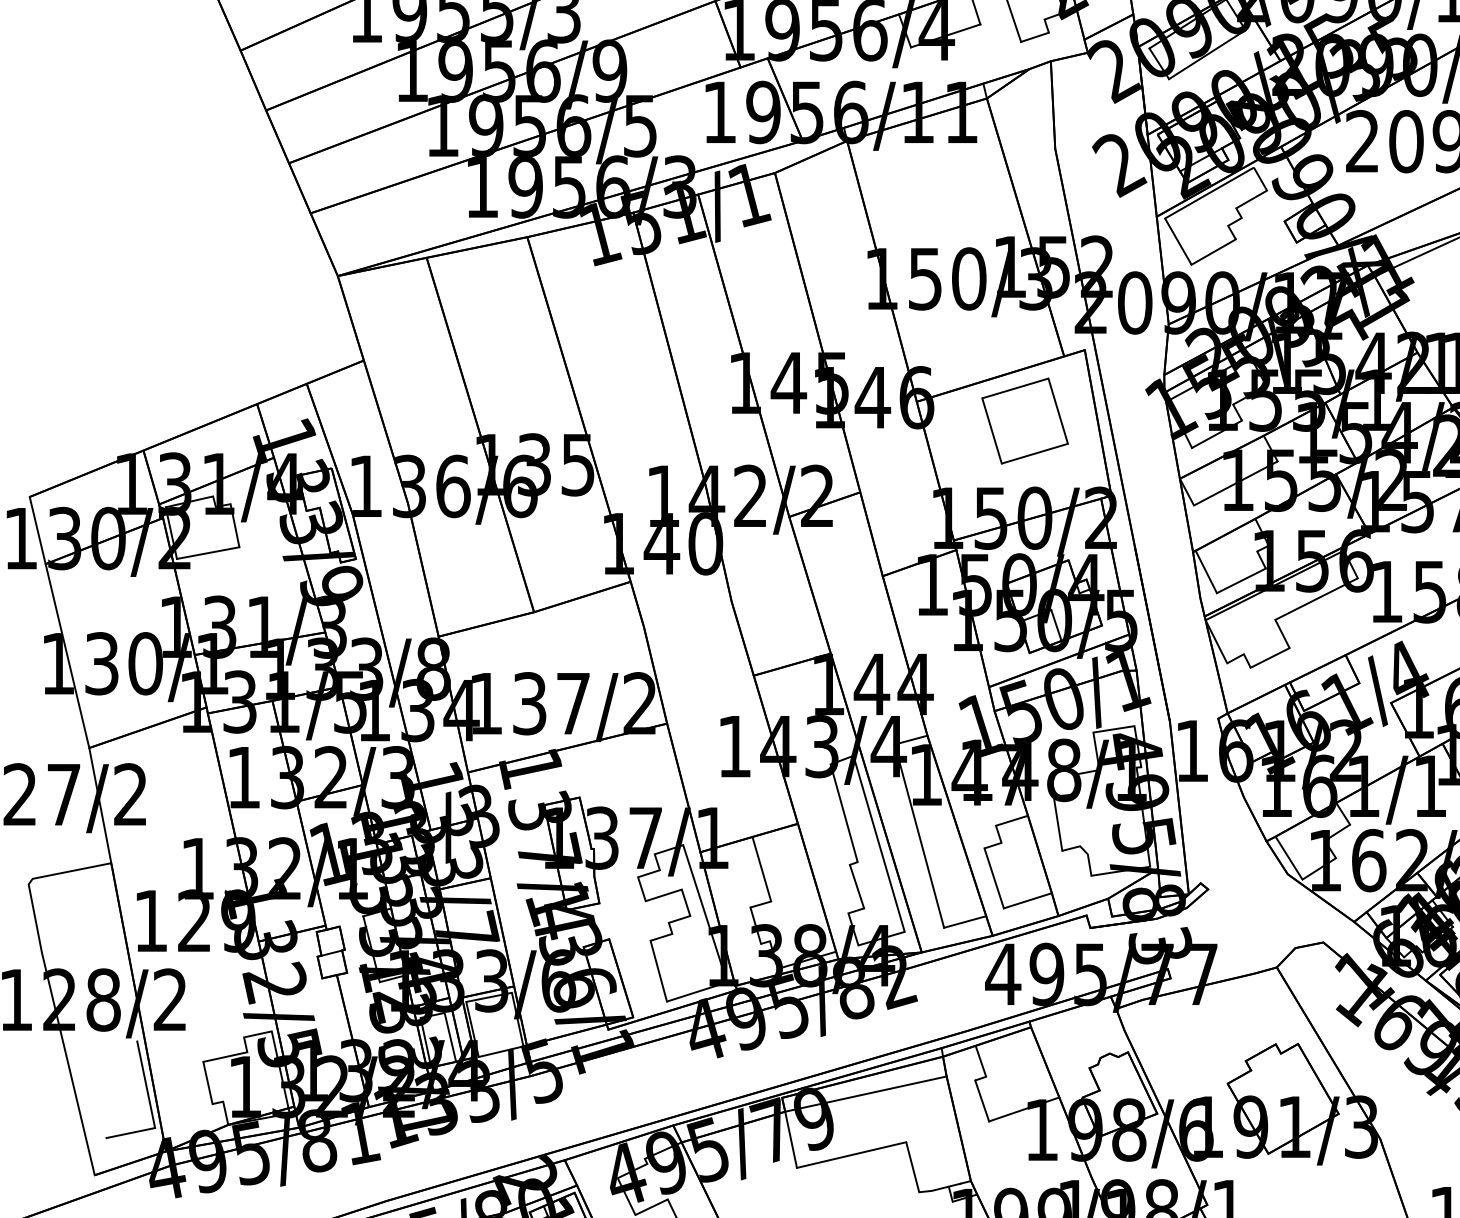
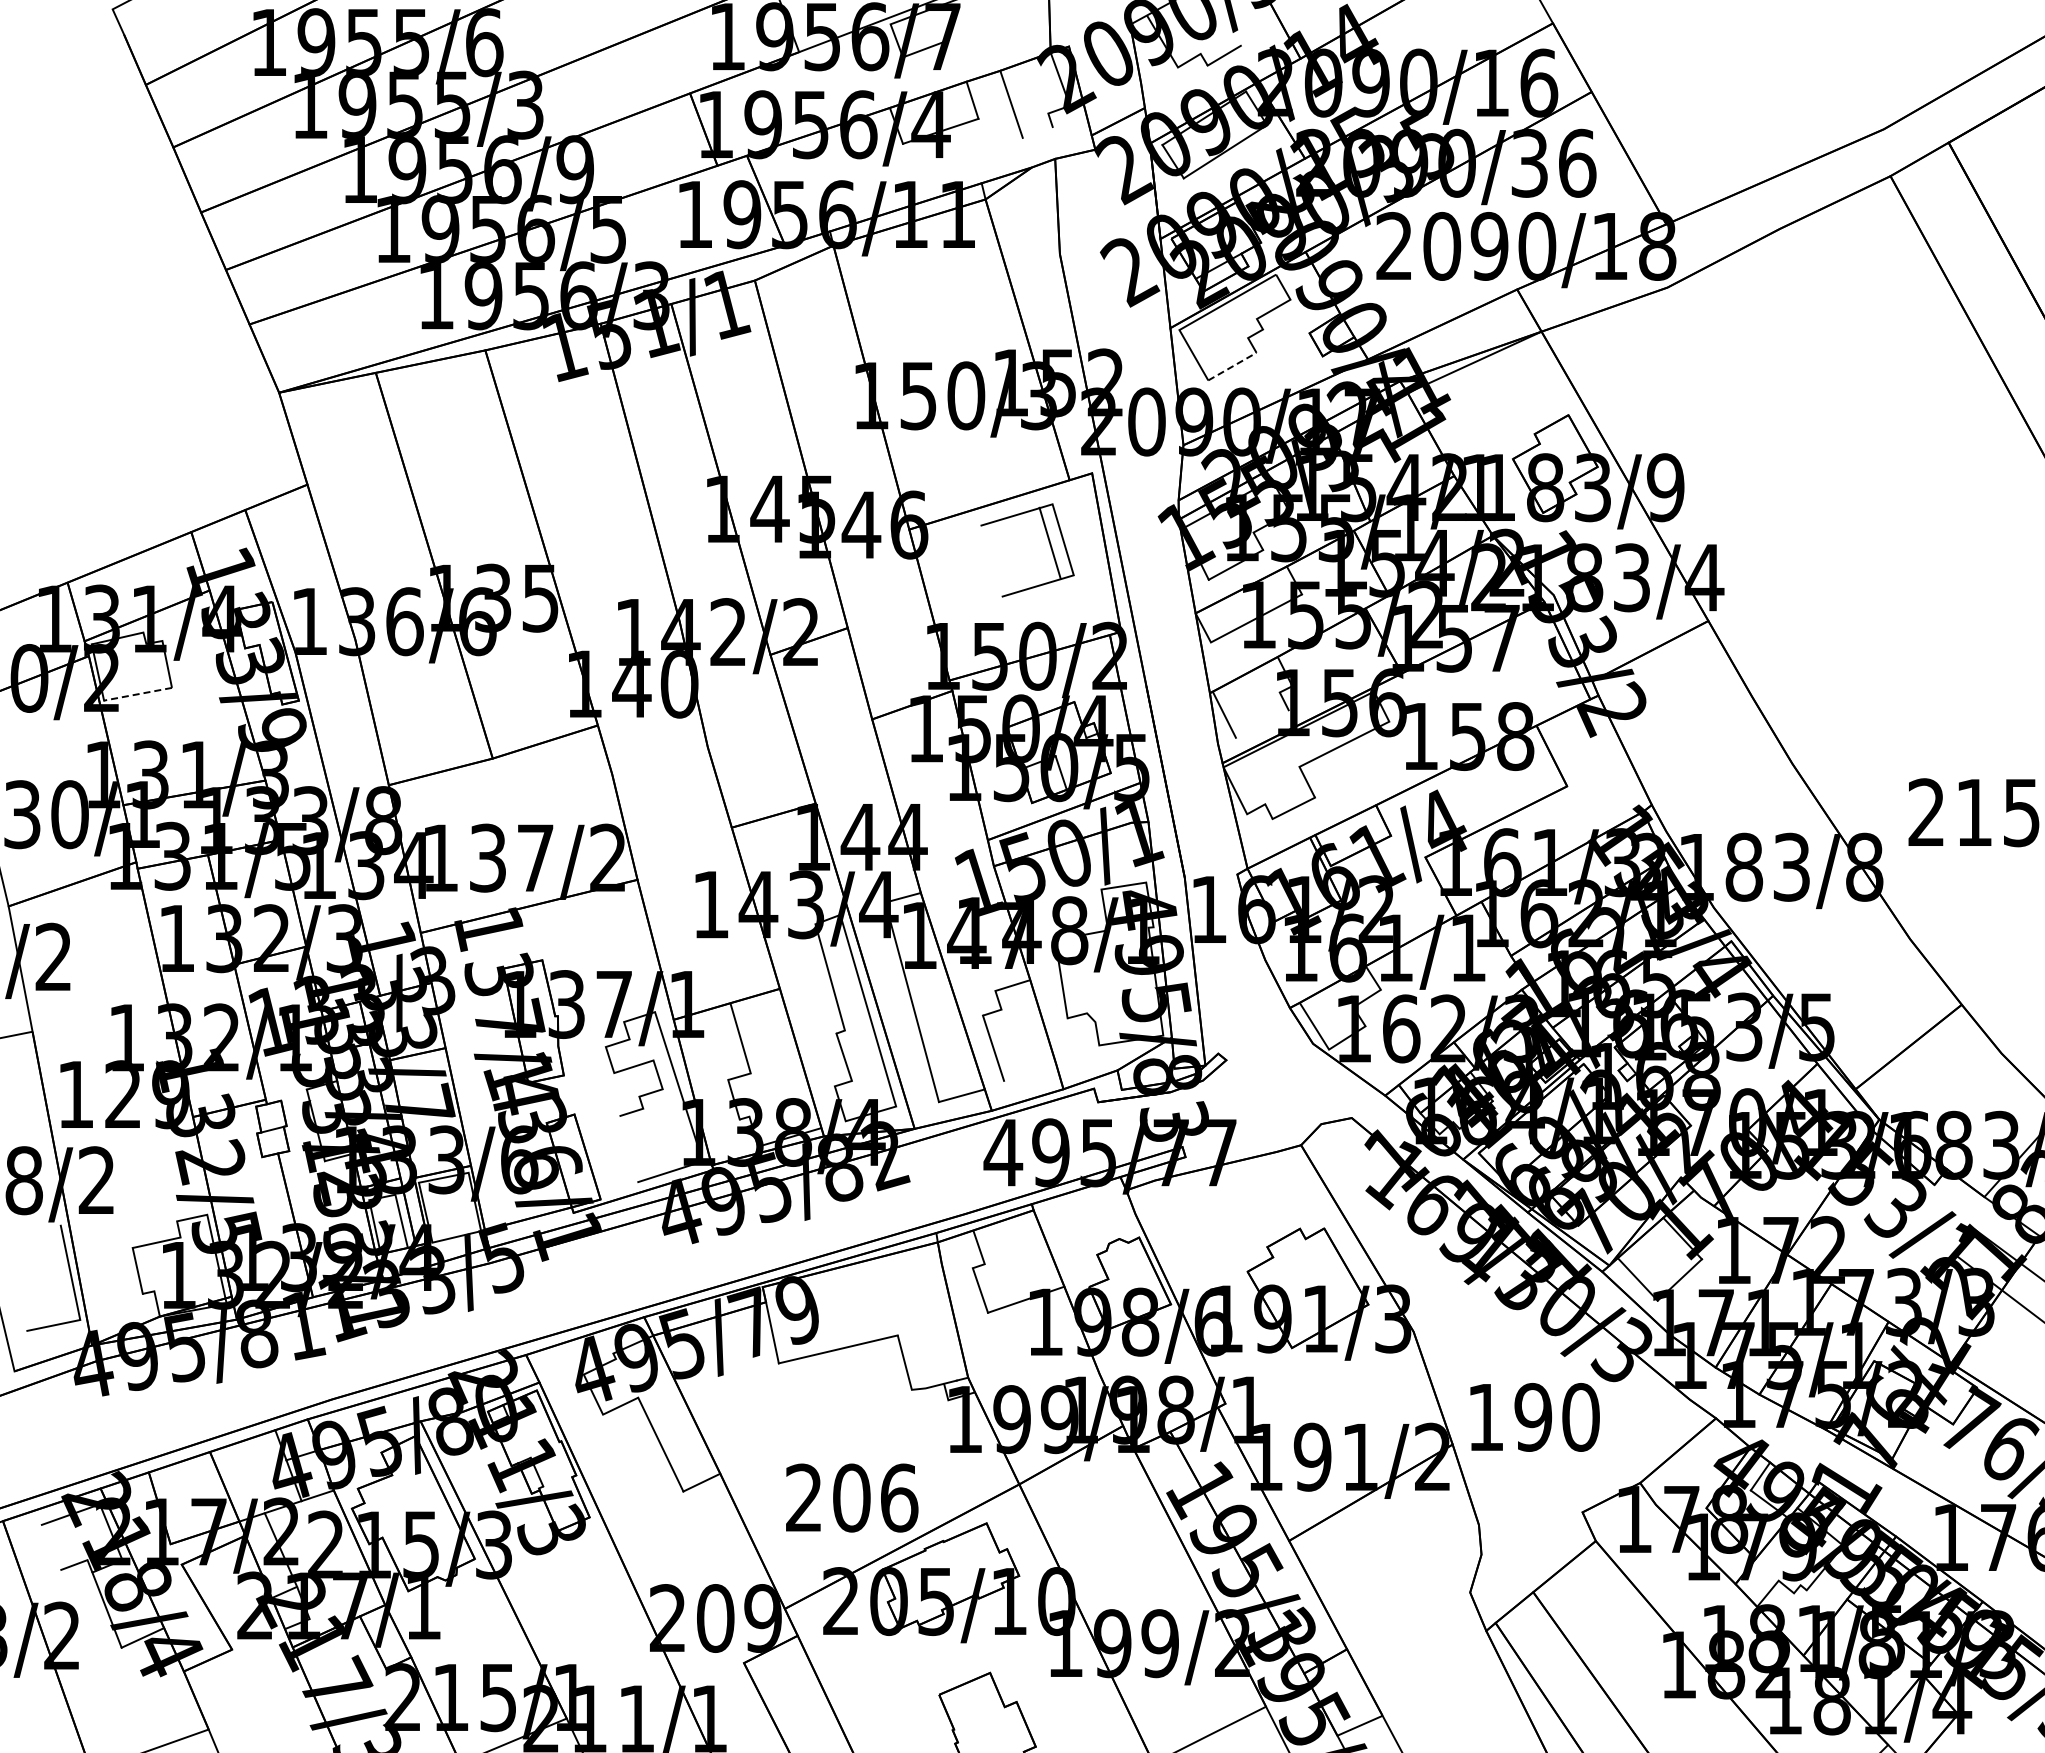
line: (1034, 36) -> (1037, 132), removed
line: (1213, 251) -> (1232, 366), solid -> dashed
line: (991, 430) -> (1049, 542), moved
line: (208, 553) -> (138, 694), solid -> dashed
line: (1241, 580) -> (1262, 724), removed
line: (1028, 900) -> (1030, 1072), removed
line: (658, 971) -> (628, 1149), removed
line: (865, 1093) -> (853, 1282), removed

